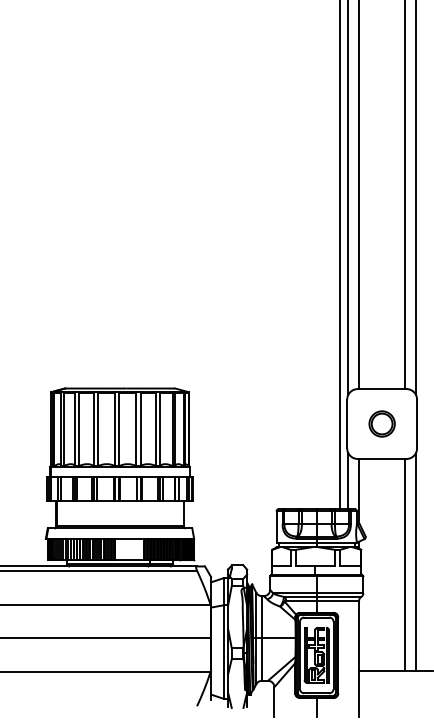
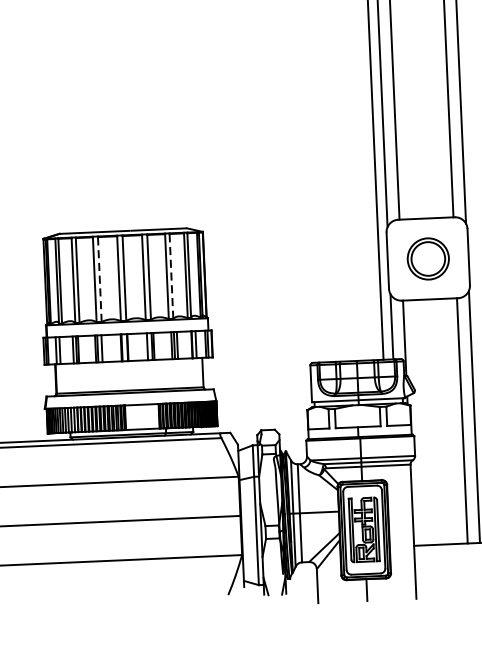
part: (381, 423) -> (427, 258), size x1.4
line: (98, 429) -> (100, 279), solid -> dashed
line: (160, 429) -> (171, 276), solid -> dashed

